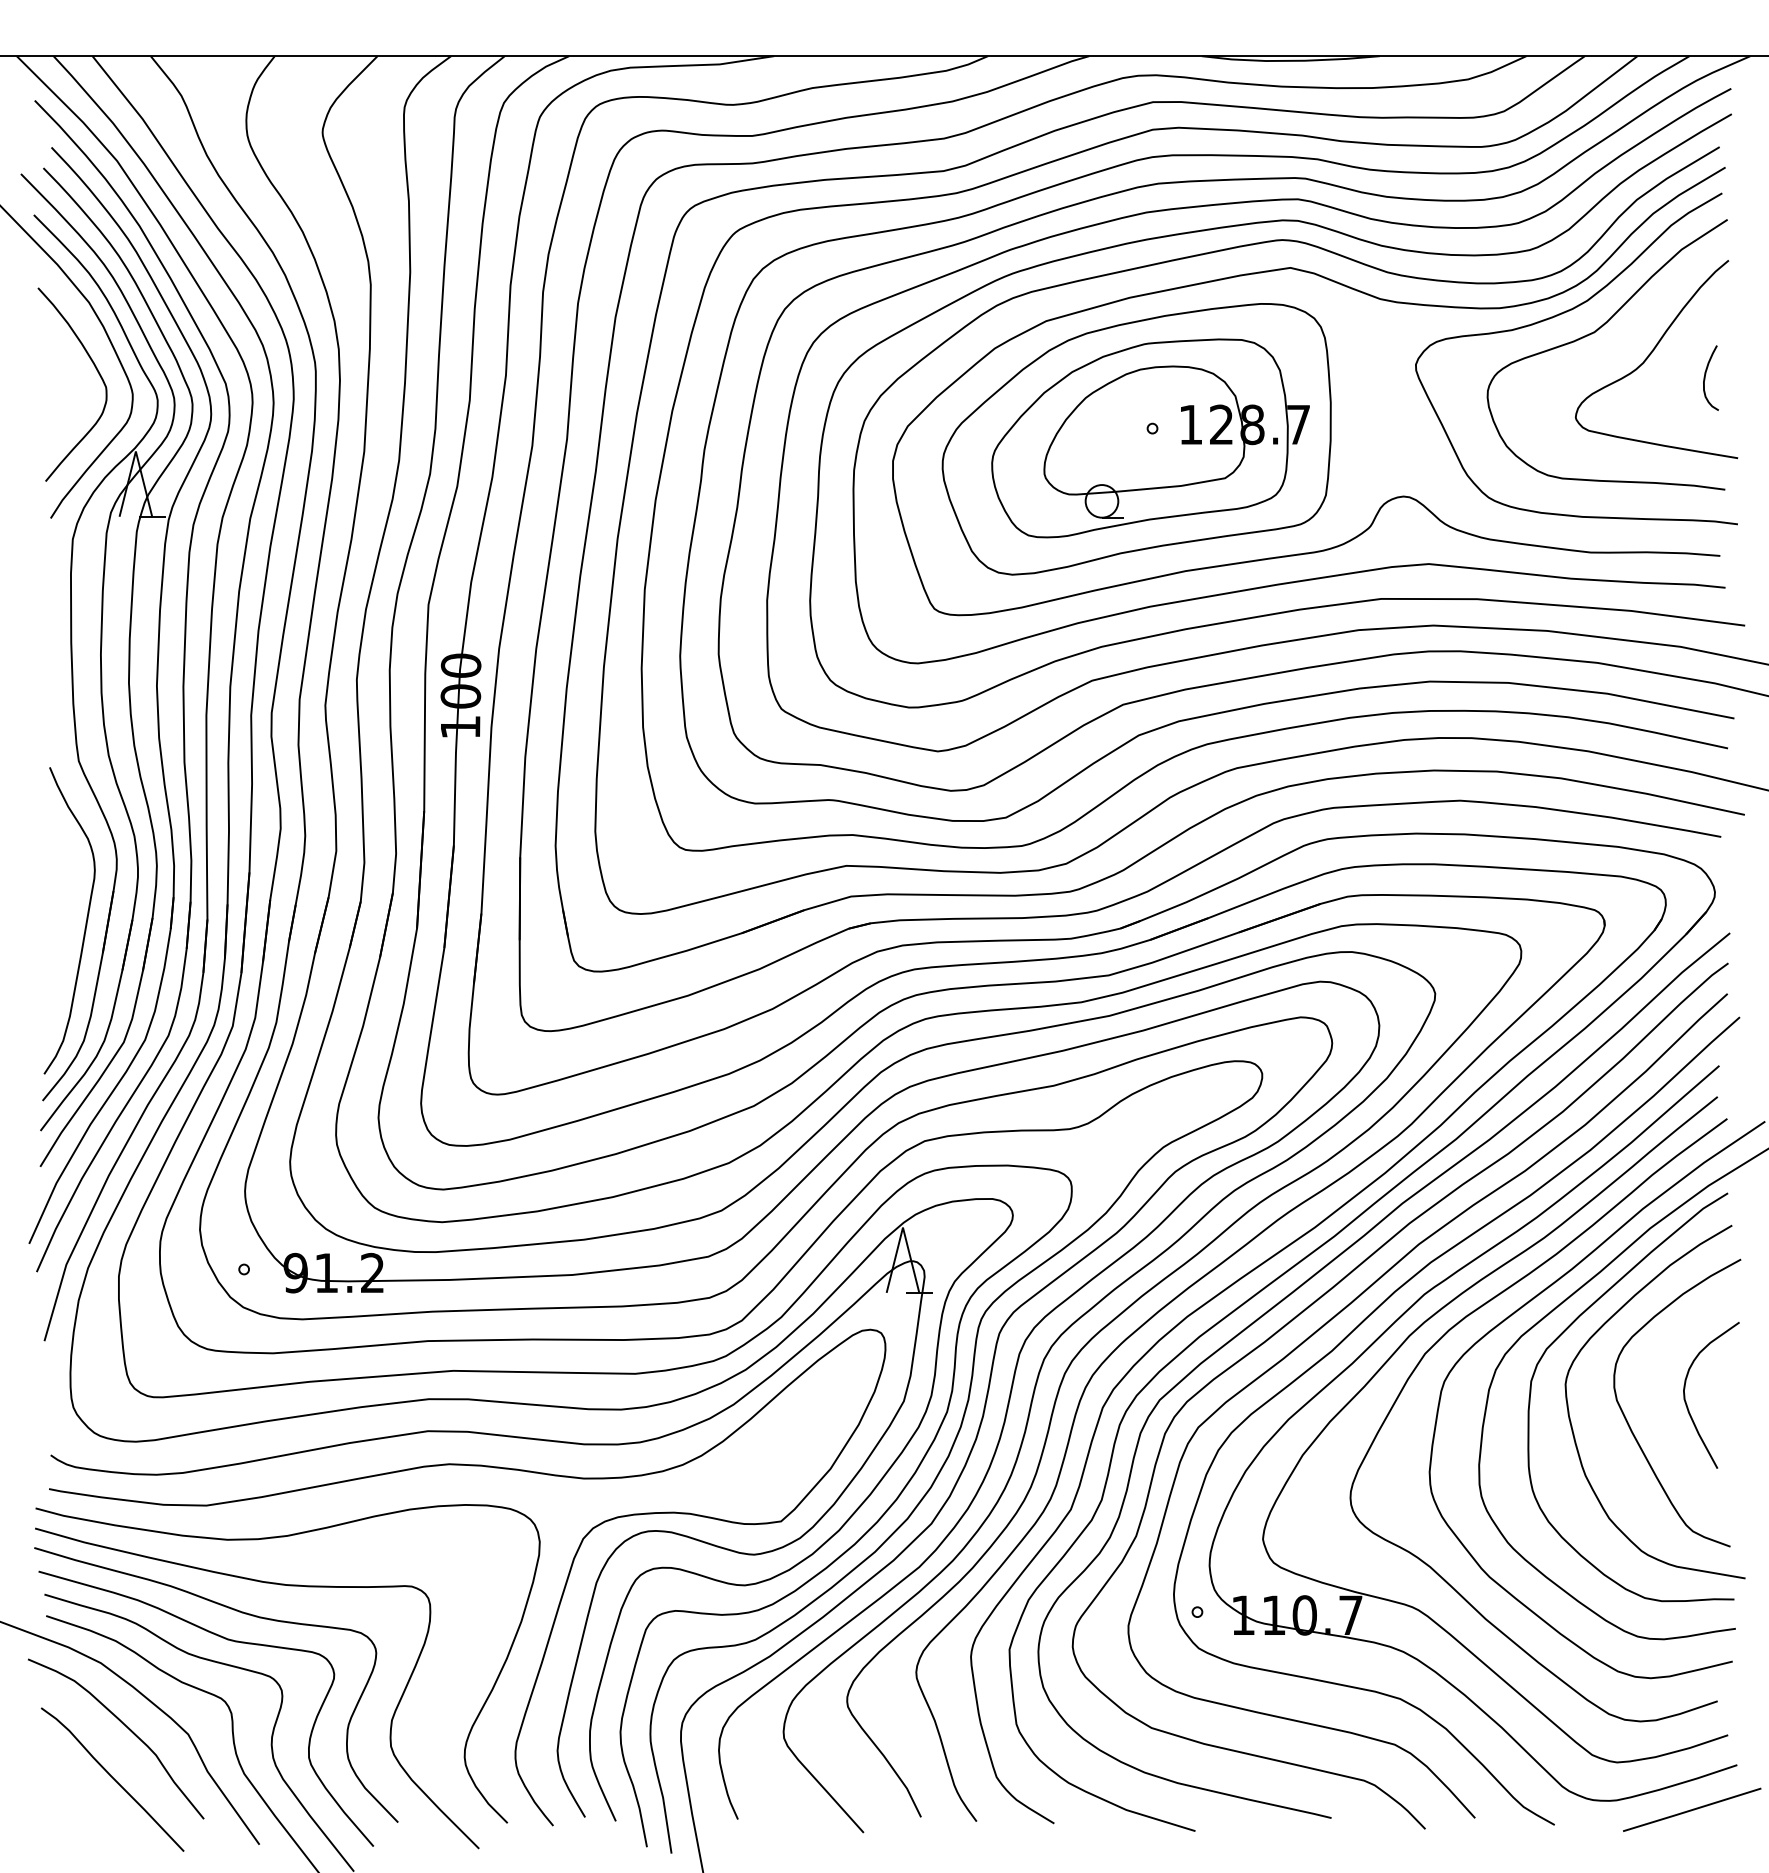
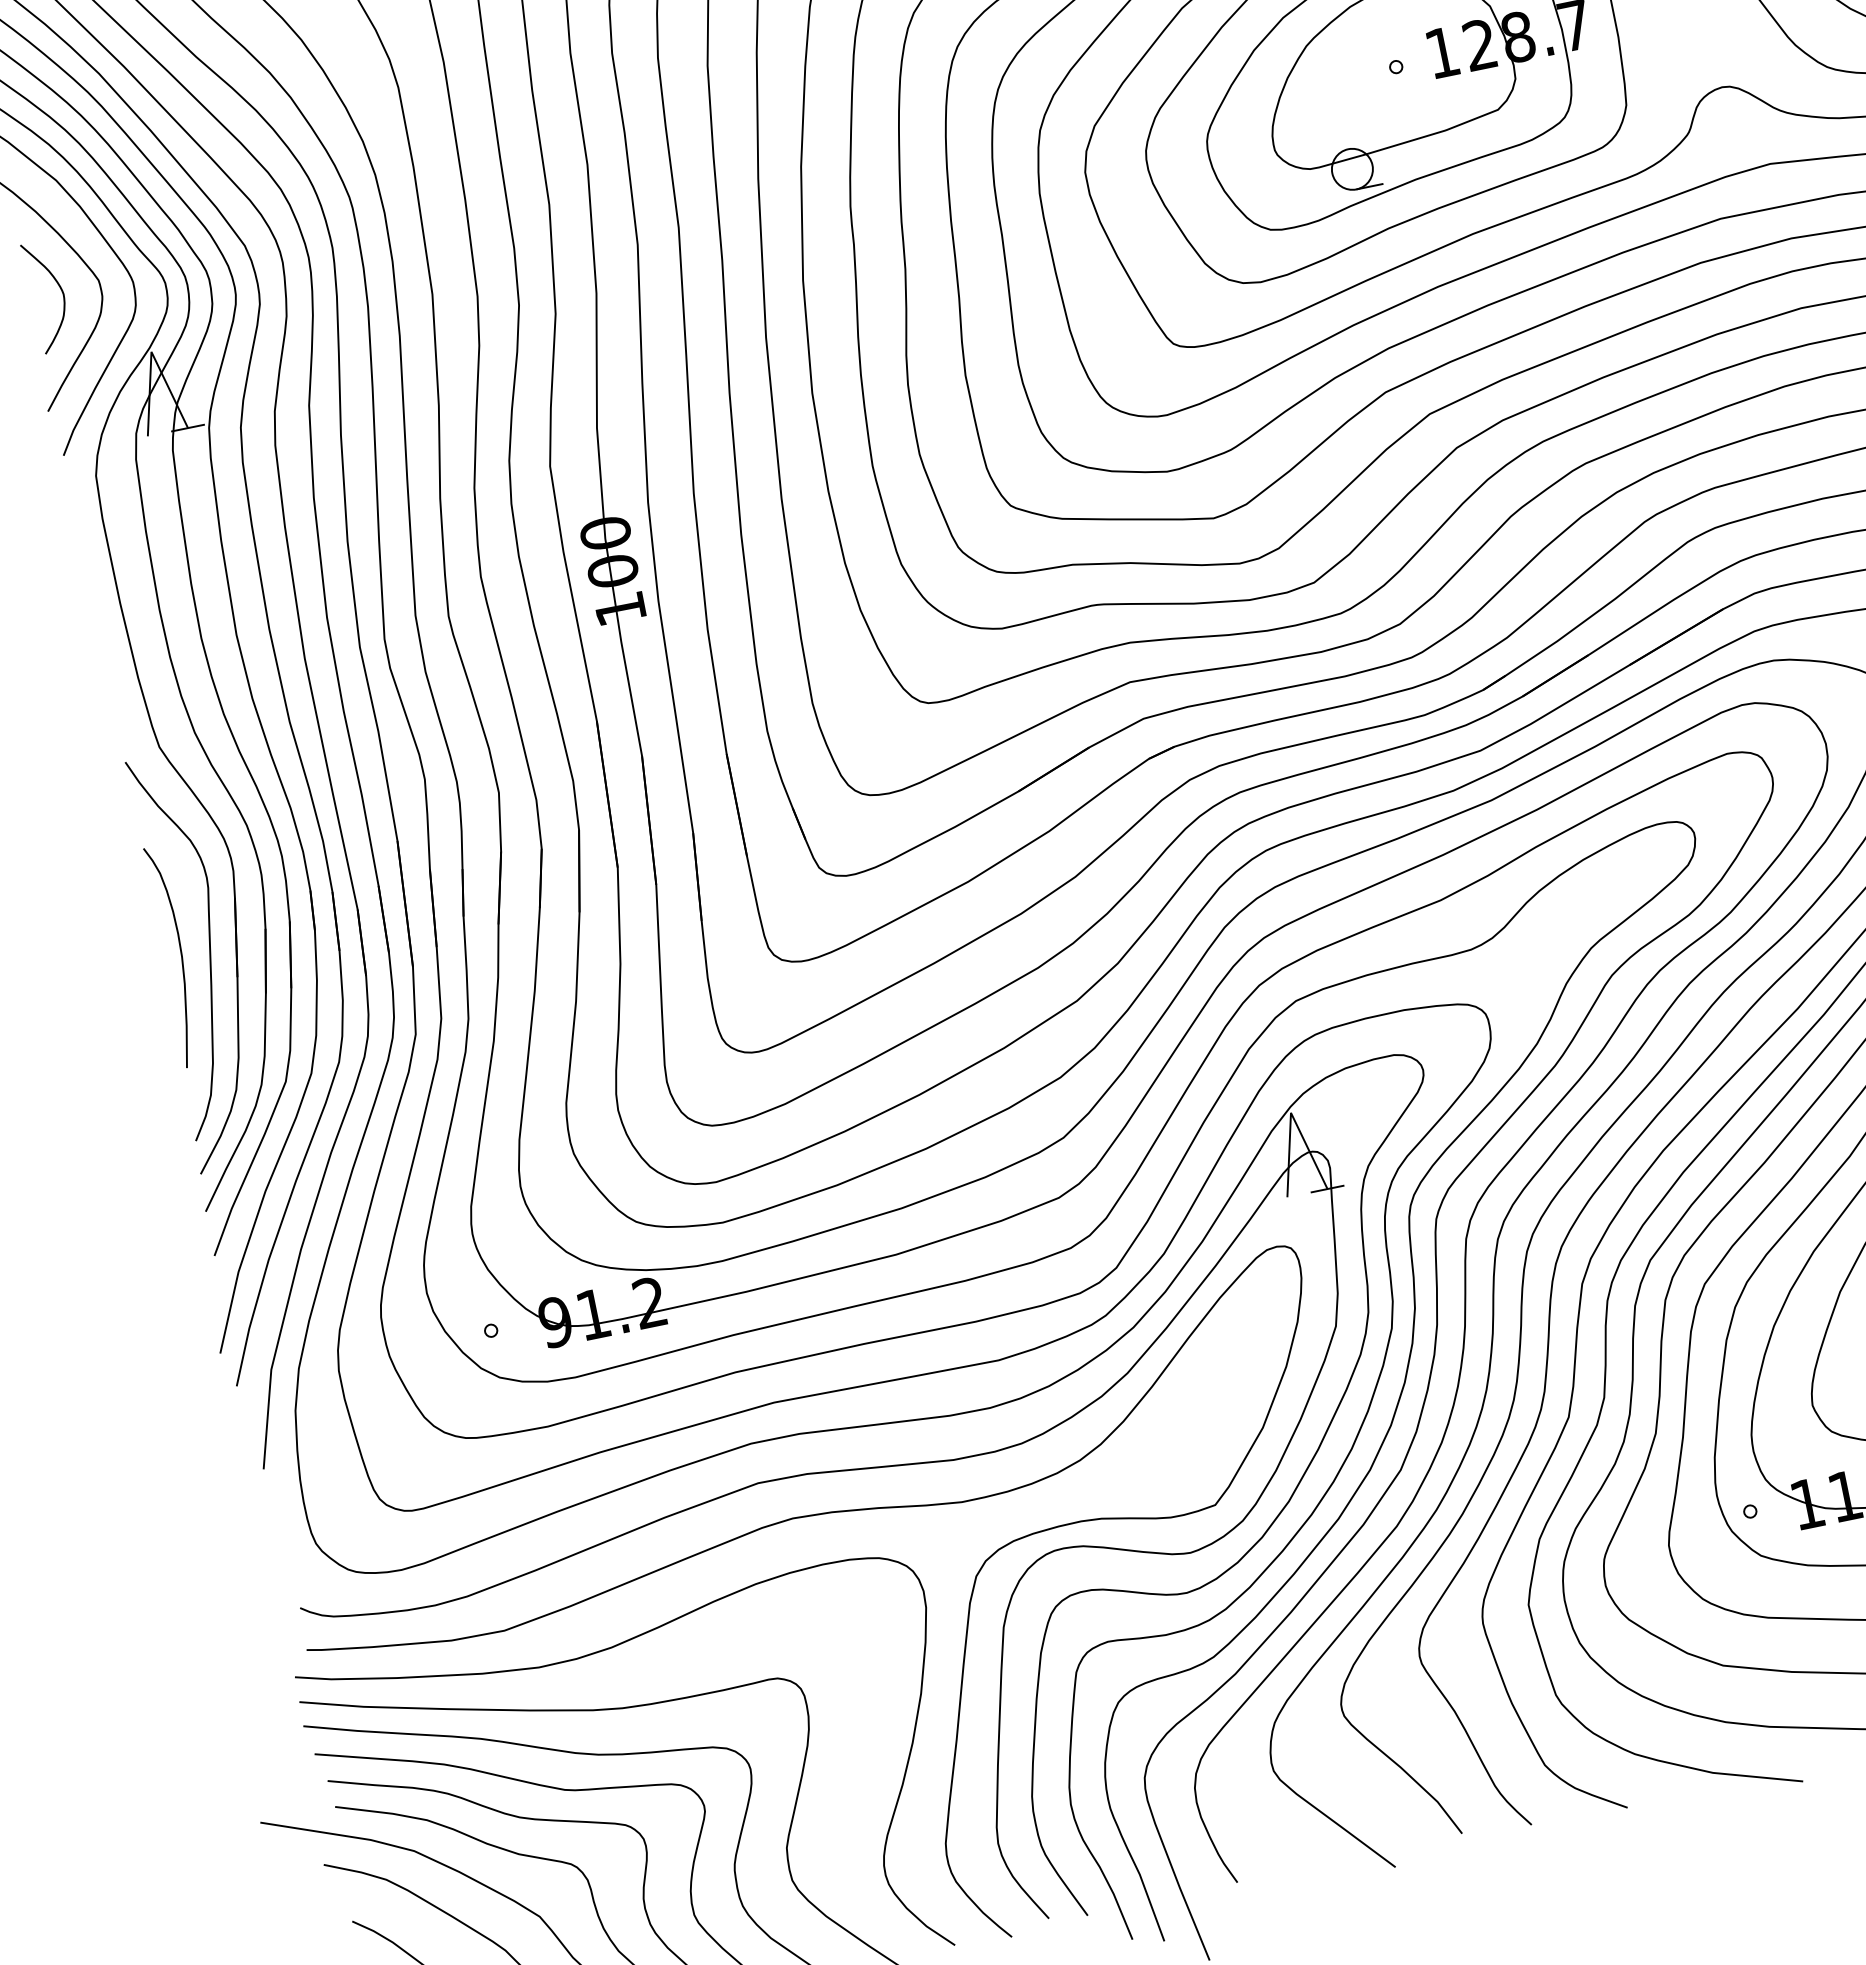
curve: (74, 388) -> (60, 289), added
curve: (61, 929) -> (180, 958), added

